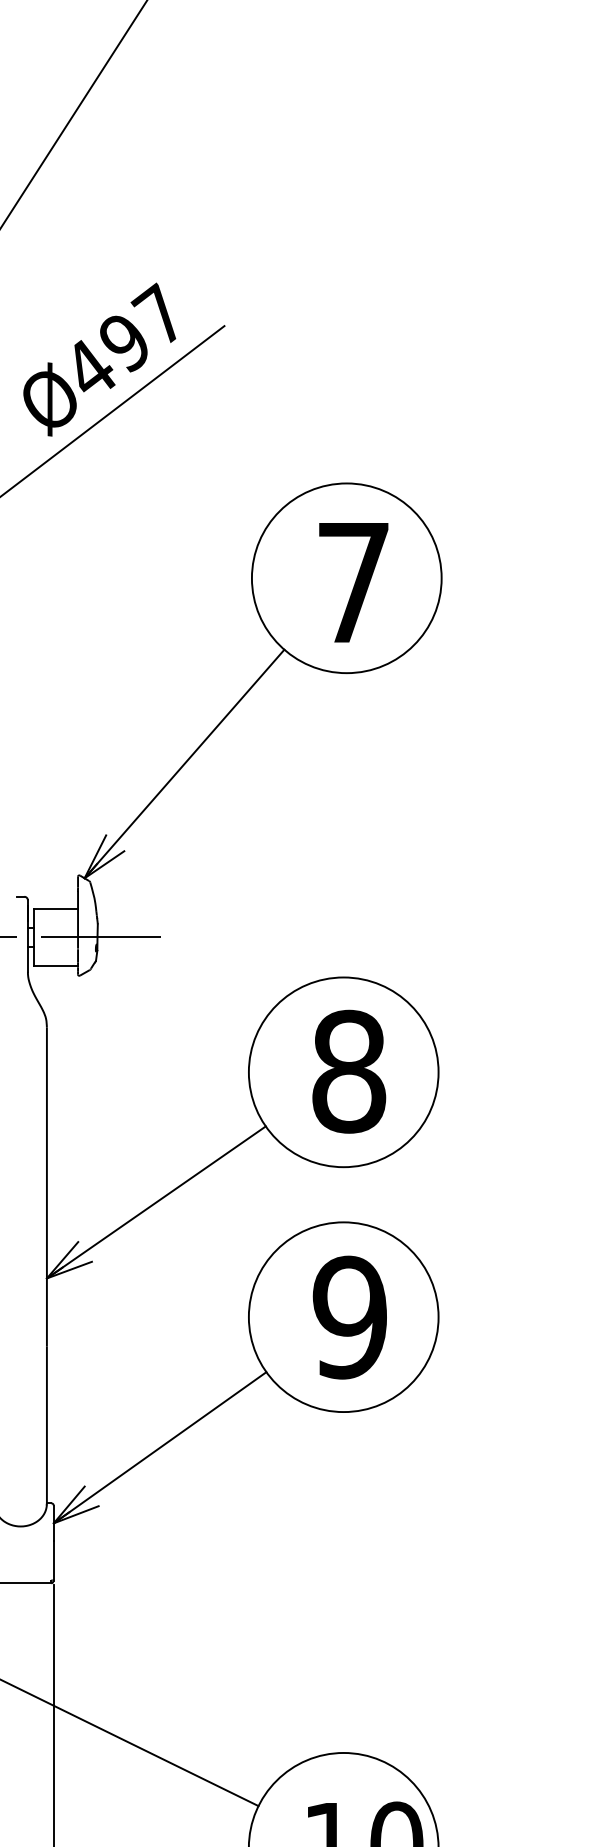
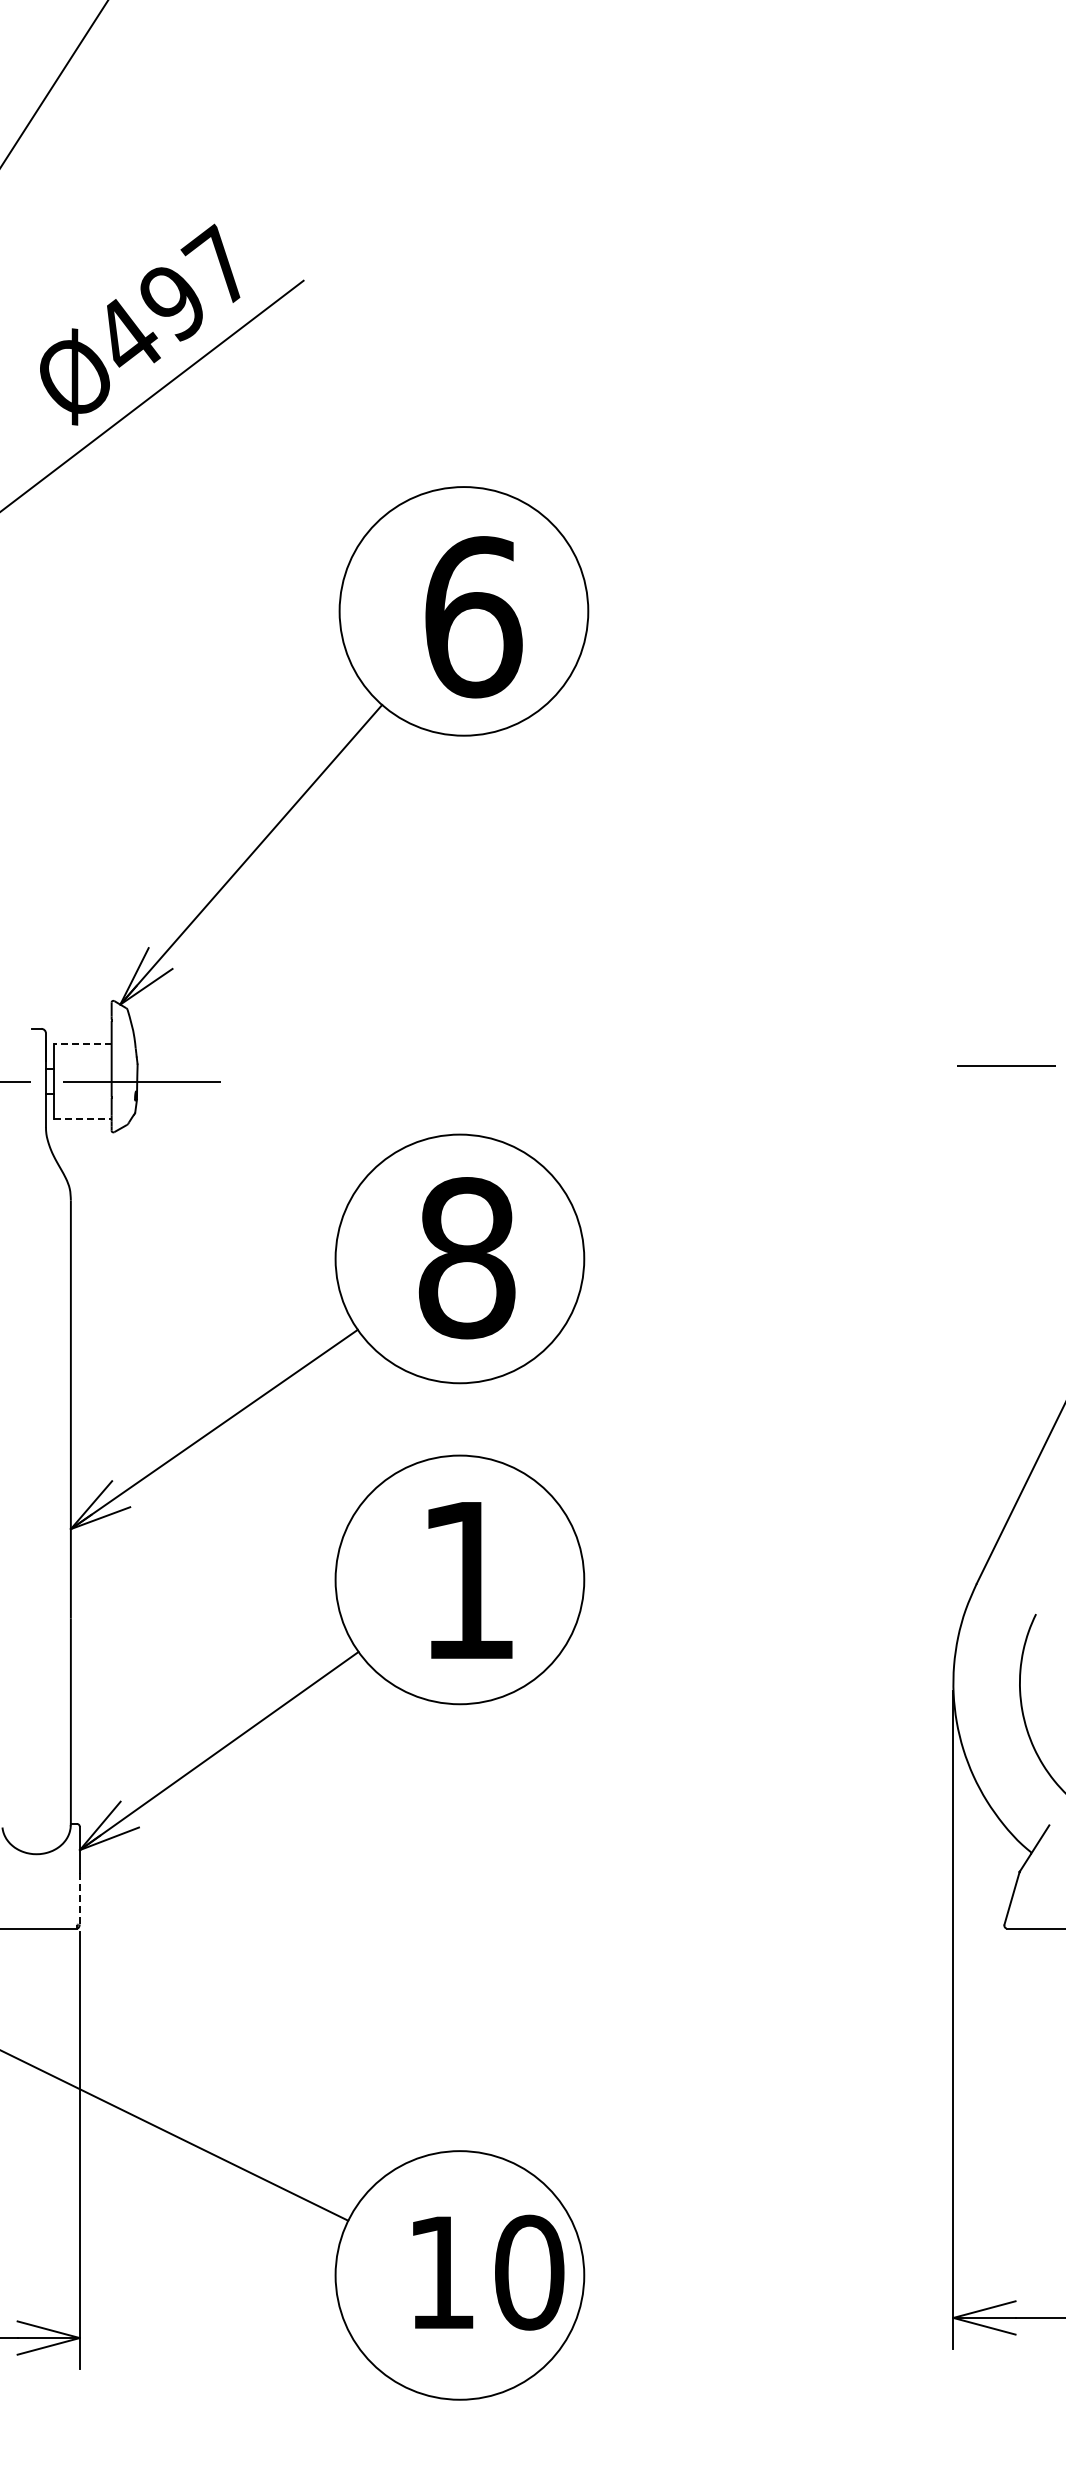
text: (354, 582) -> (473, 617), 7 -> 6
line: (56, 908) -> (83, 1044), solid -> dashed
line: (56, 965) -> (83, 1119), solid -> dashed
text: (349, 1317) -> (467, 1580), 9 -> 1
line: (53, 1561) -> (79, 1899), solid -> dashed

